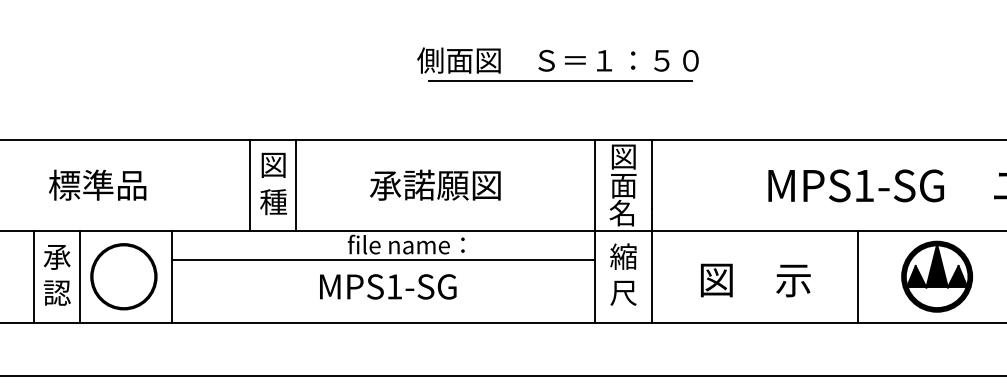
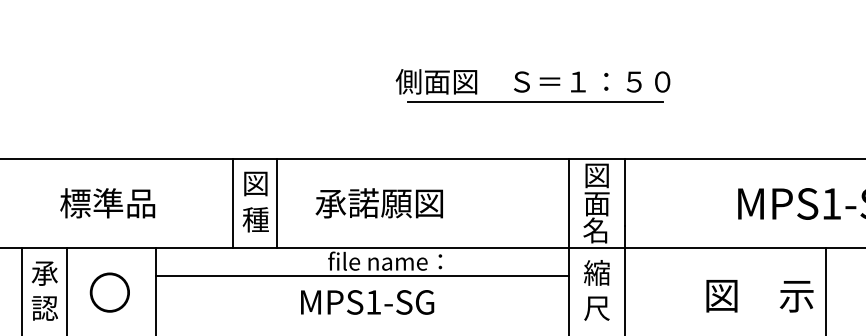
text: (97, 184) -> (107, 202), moved
text: (435, 184) -> (379, 202), moved
part: (123, 276) -> (109, 292), size x0.6
text: (755, 280) -> (759, 296), moved

